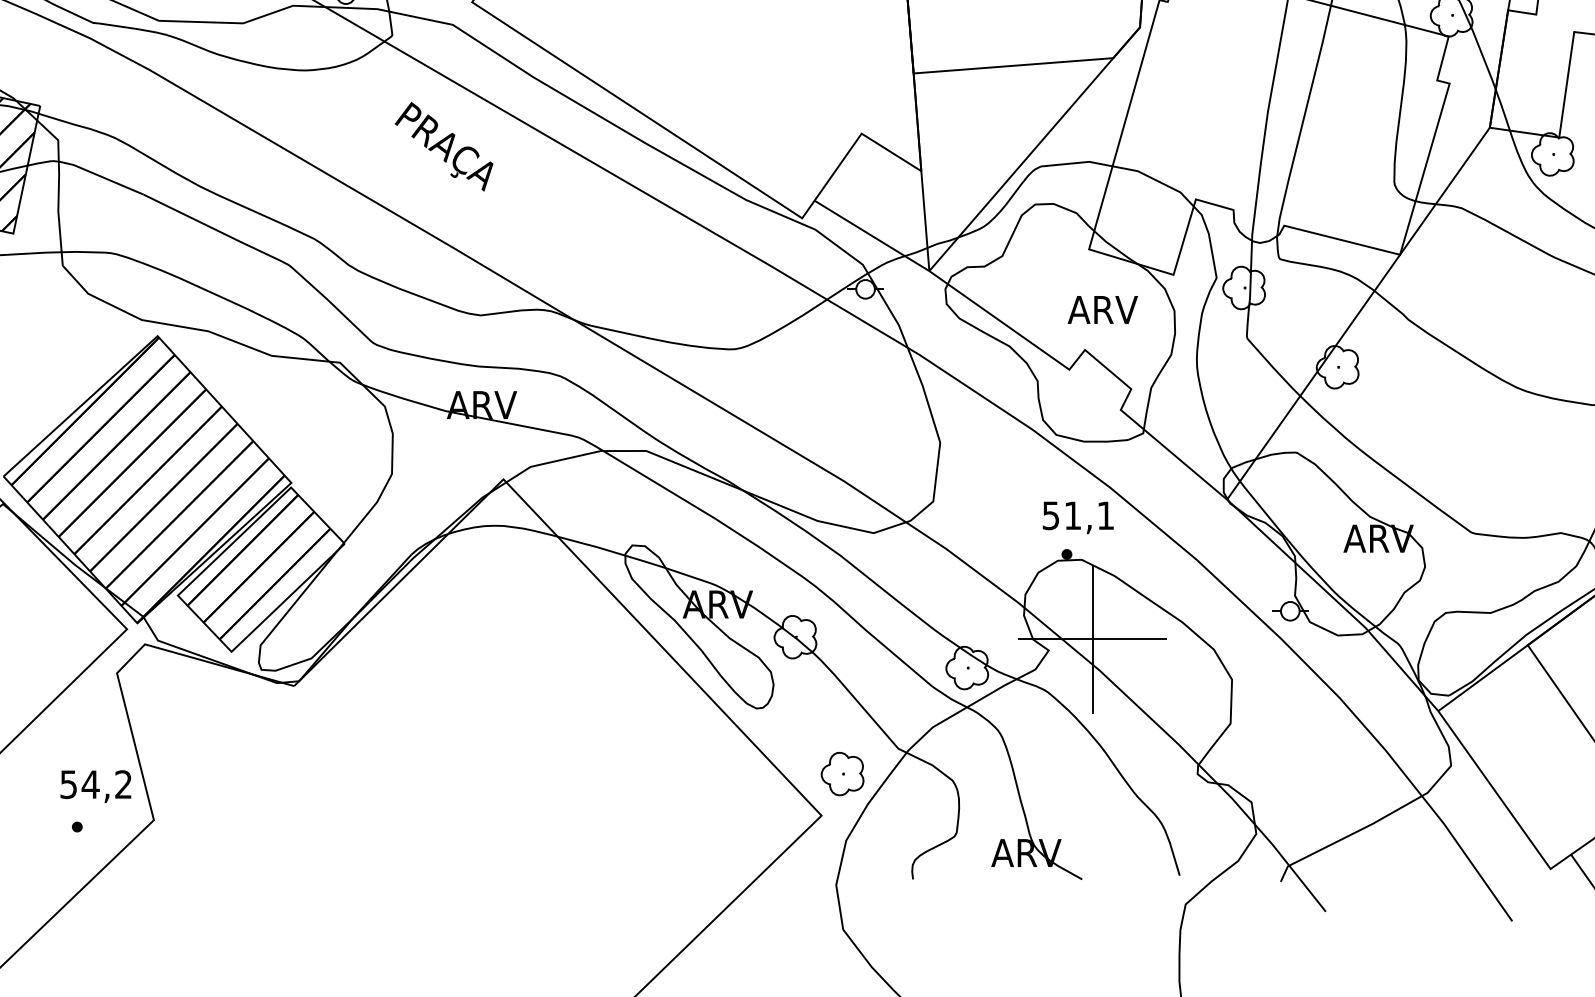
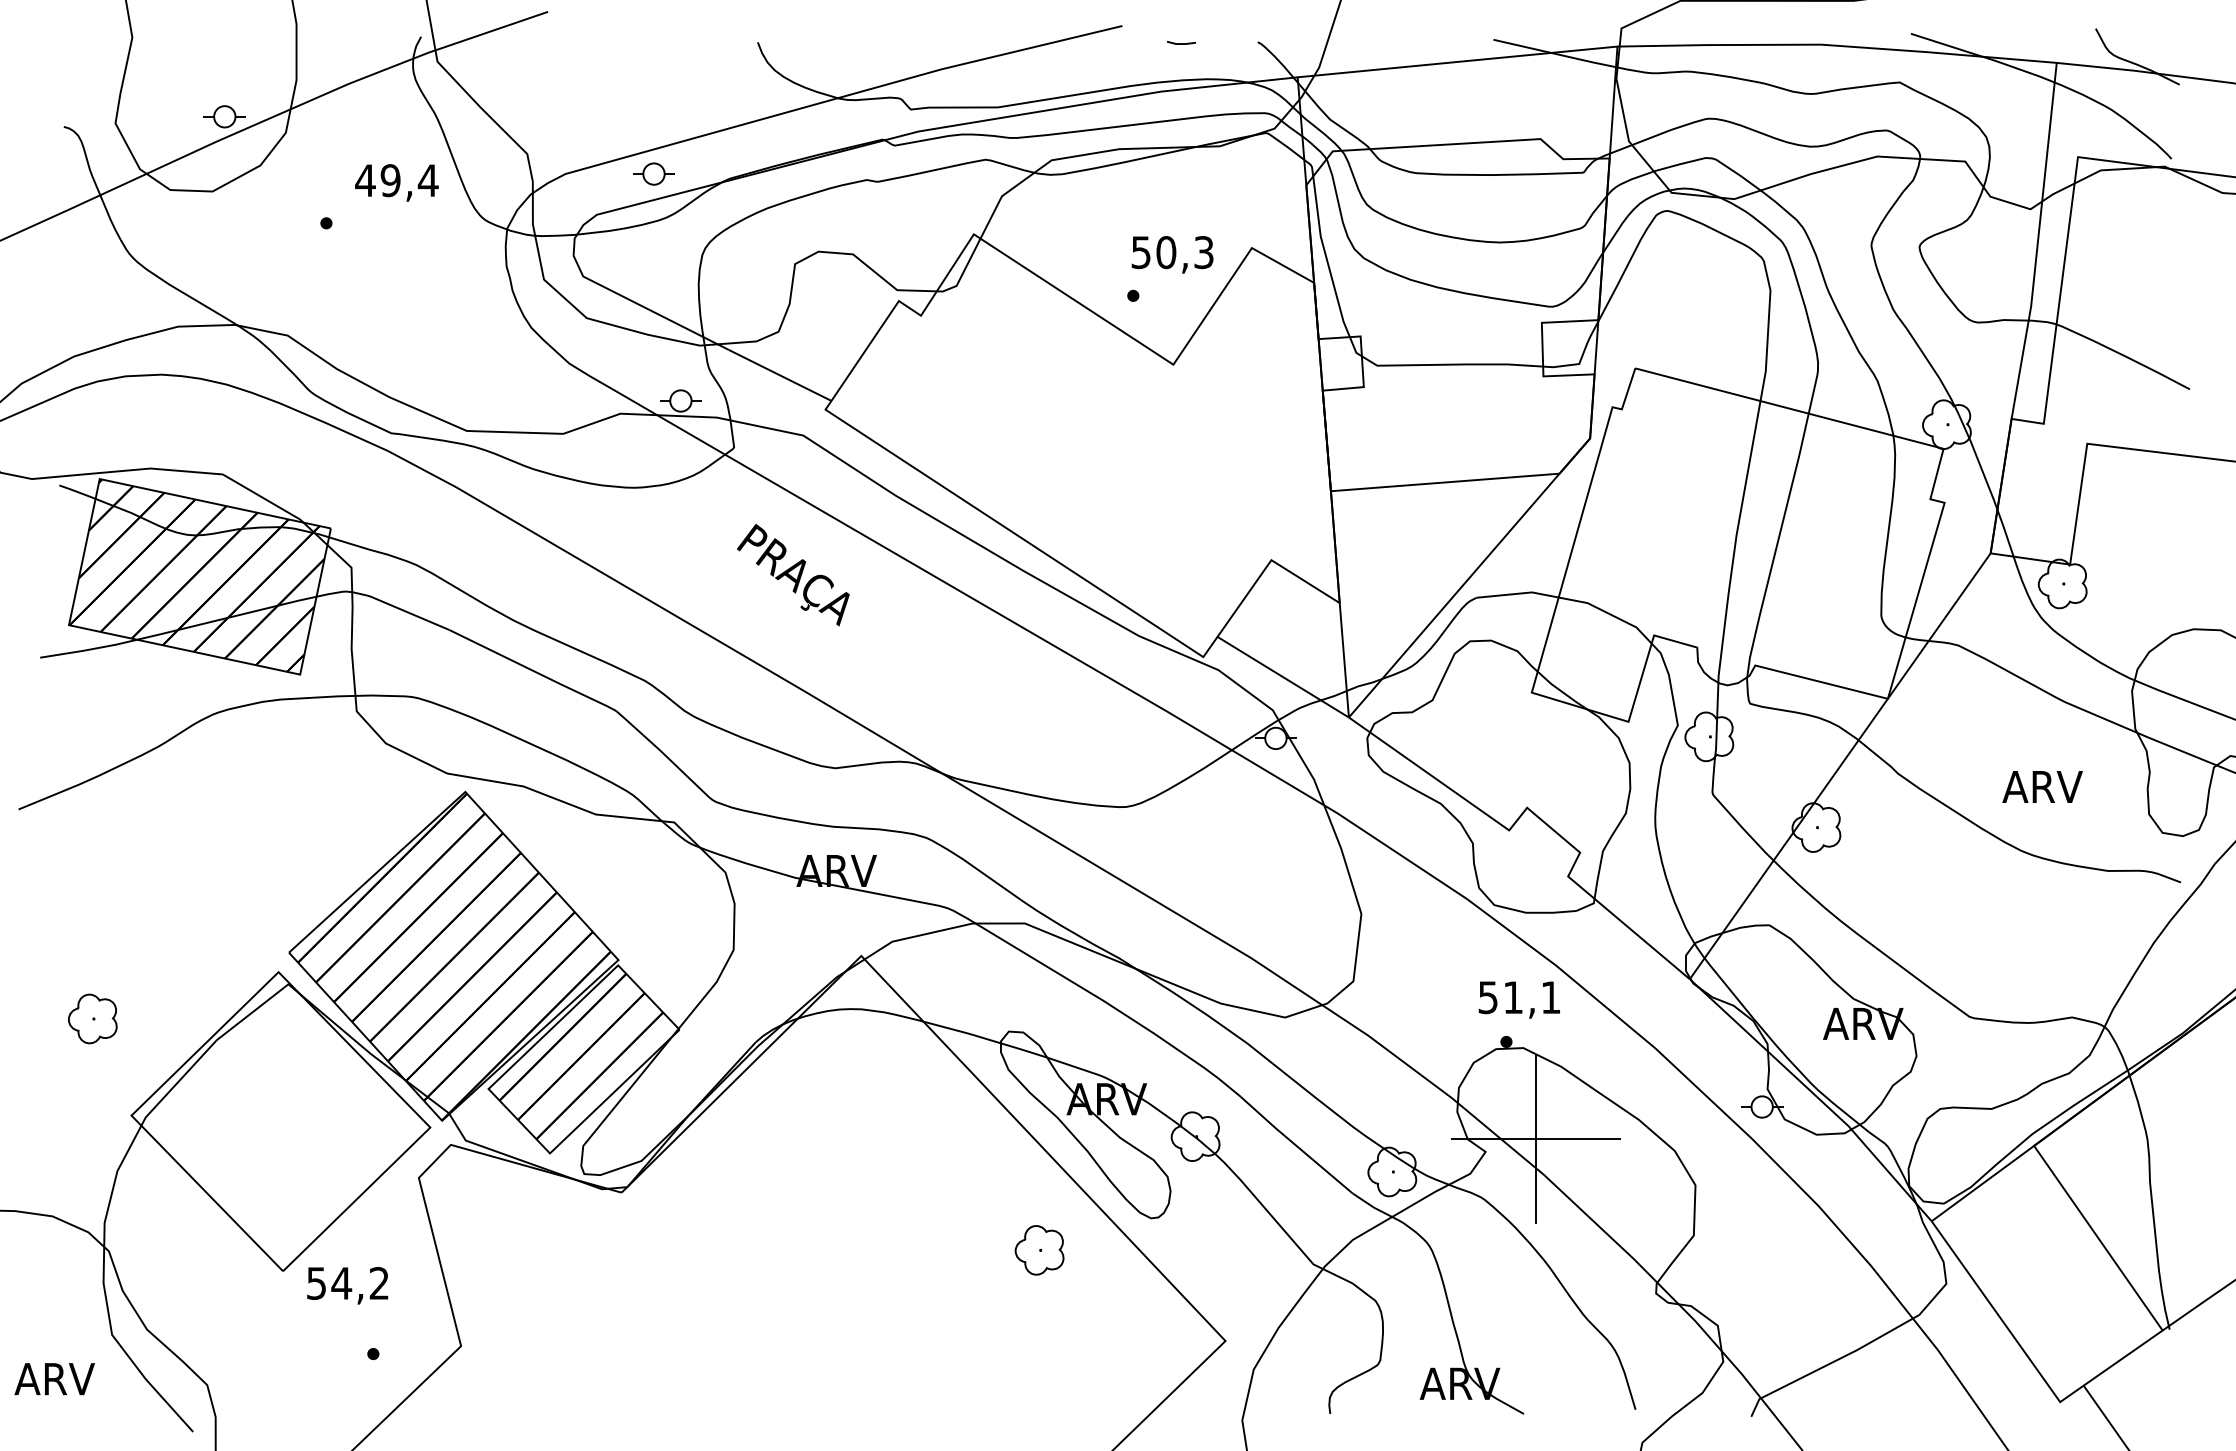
text: (1102, 309) -> (2042, 786), moved
part: (842, 774) -> (1039, 1250), moved
text: (95, 786) -> (347, 1285), moved

